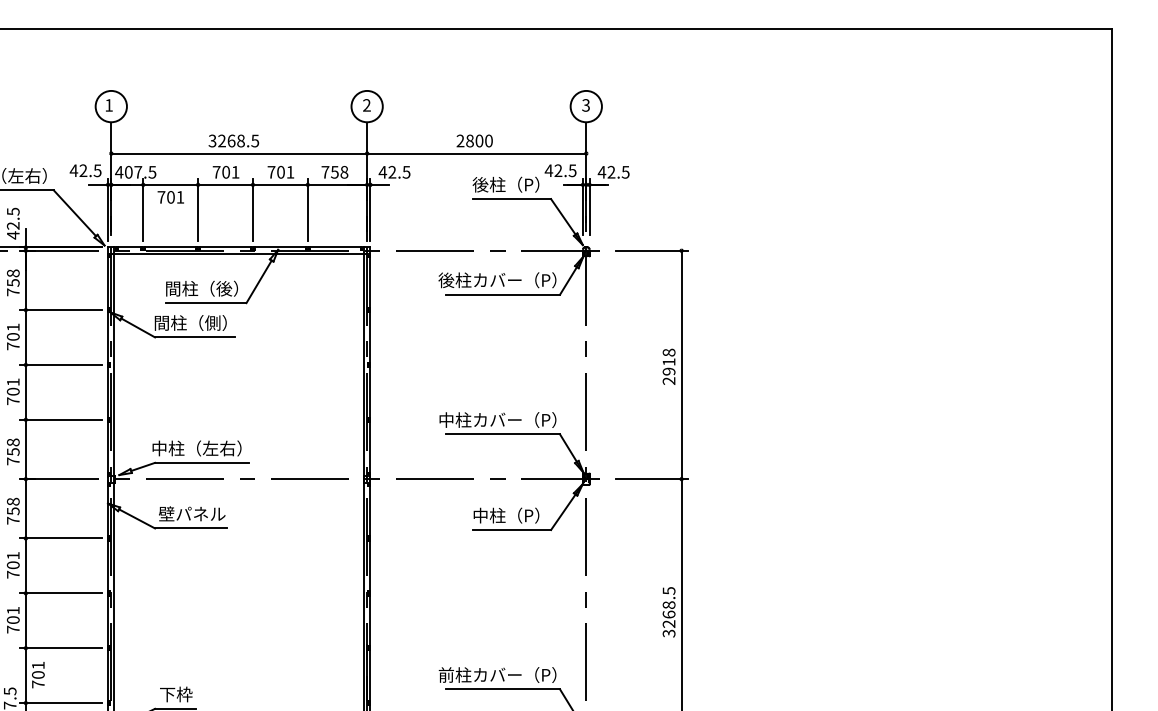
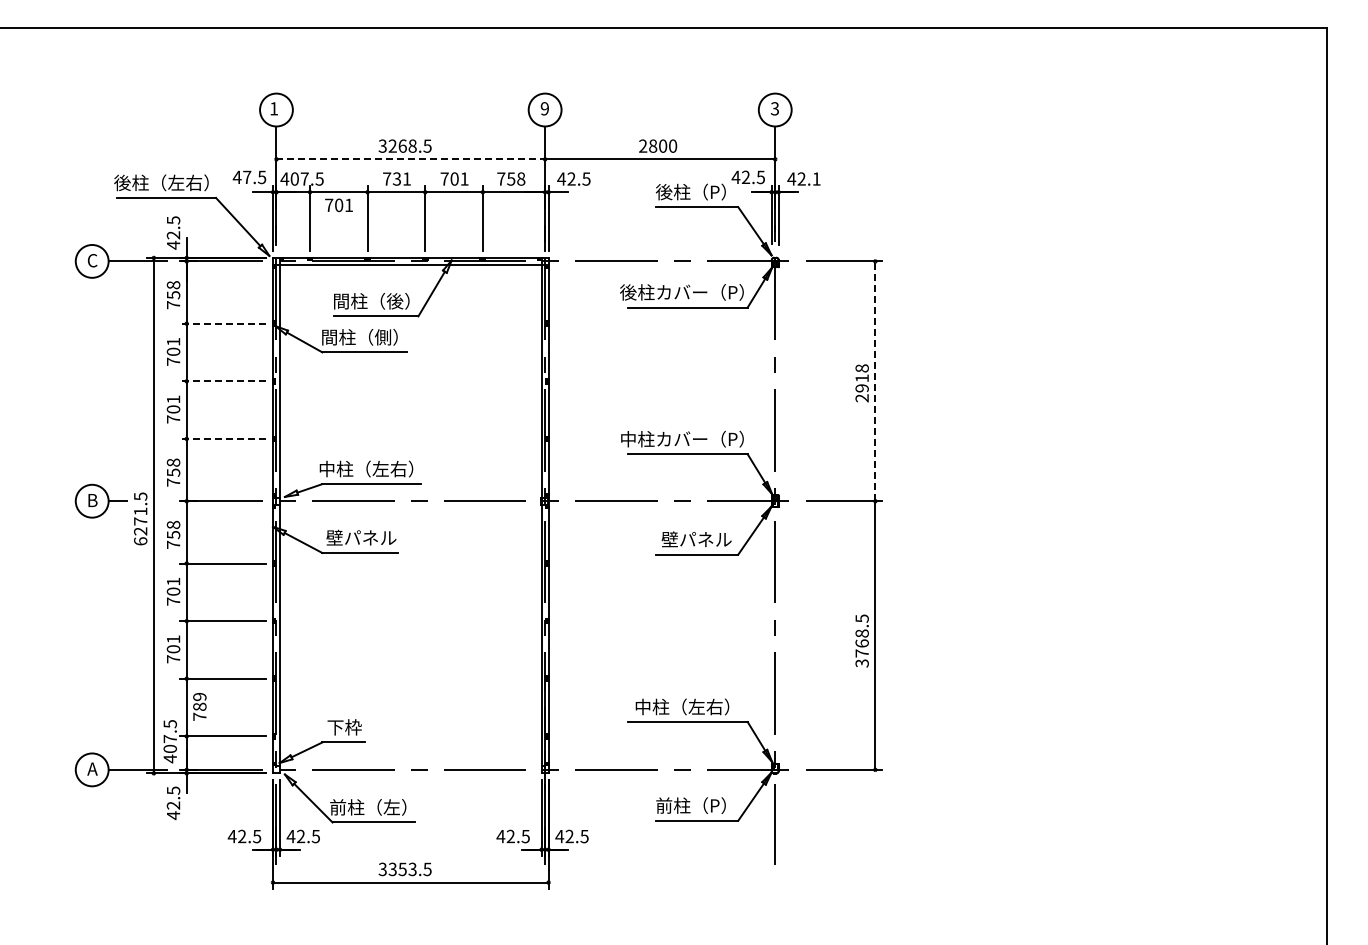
text: (366, 105) -> (544, 108), 2 -> 9
line: (239, 153) -> (411, 159), solid -> dashed
text: (83, 169) -> (247, 176), 42.5 -> 47.5
text: (226, 171) -> (397, 178), 701 -> 731
text: (625, 171) -> (816, 178), 42.5 -> 42.1
line: (59, 309) -> (222, 323), solid -> dashed
line: (59, 365) -> (222, 381), solid -> dashed
line: (681, 365) -> (875, 381), solid -> dashed
line: (59, 419) -> (222, 438), solid -> dashed
text: (509, 515) -> (694, 539), 中柱（P） -> 壁パネル
text: (668, 624) -> (861, 653), 3268.5 -> 3768.5
text: (38, 669) -> (199, 701), 701 -> 789
text: (497, 674) -> (681, 706), 前柱カバー（P） -> 中柱（左右）

